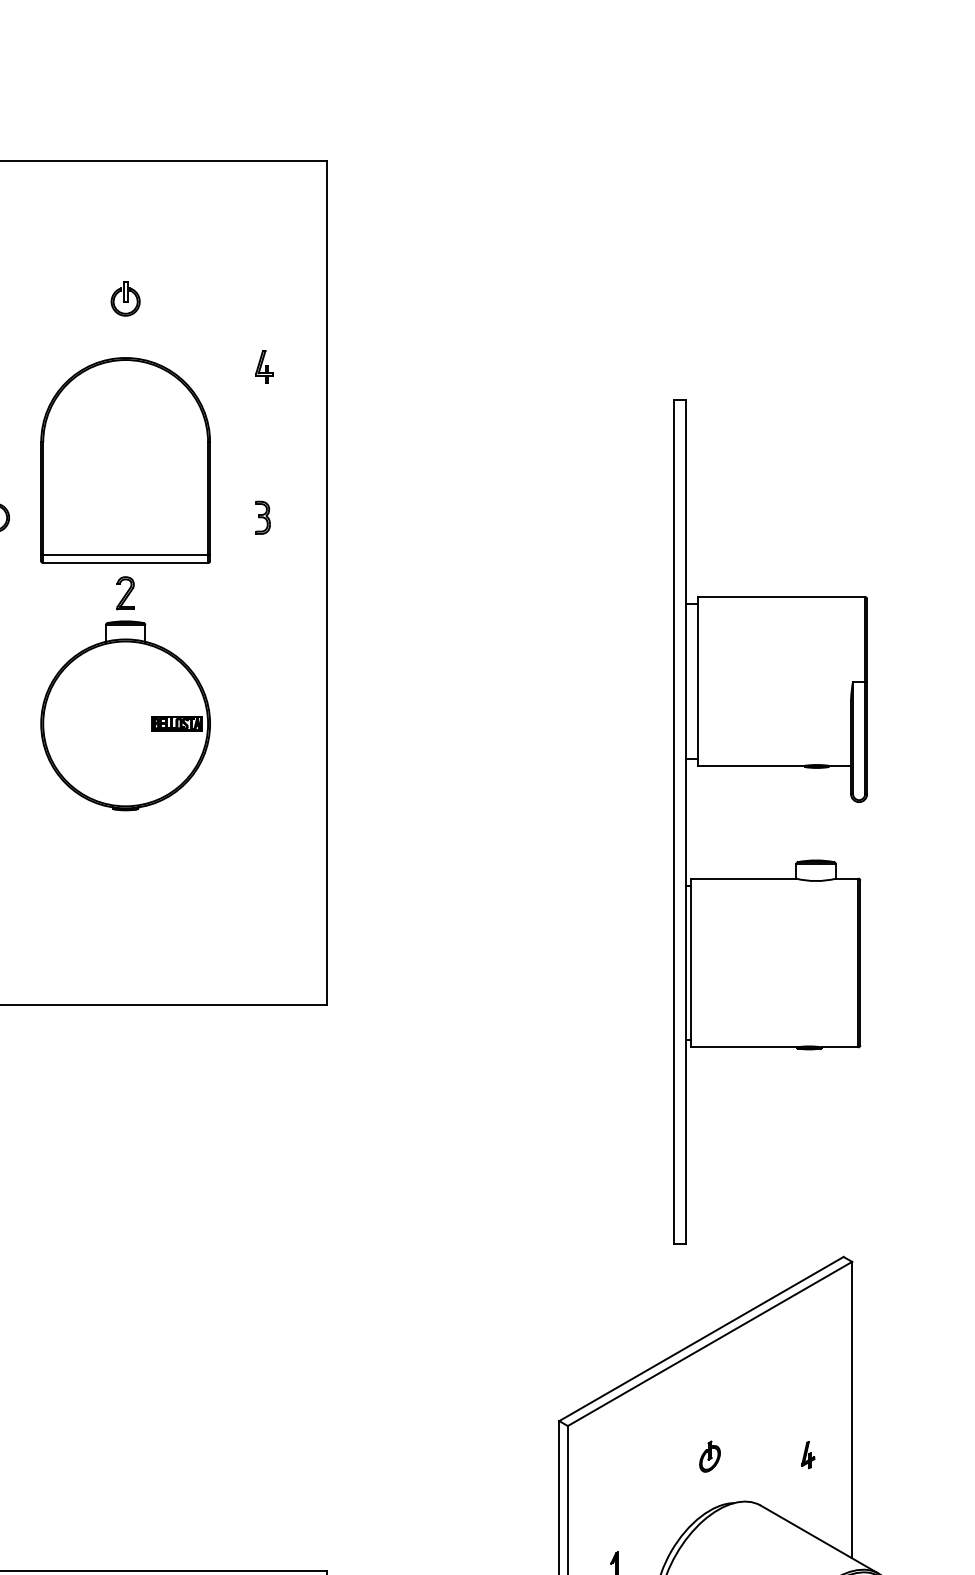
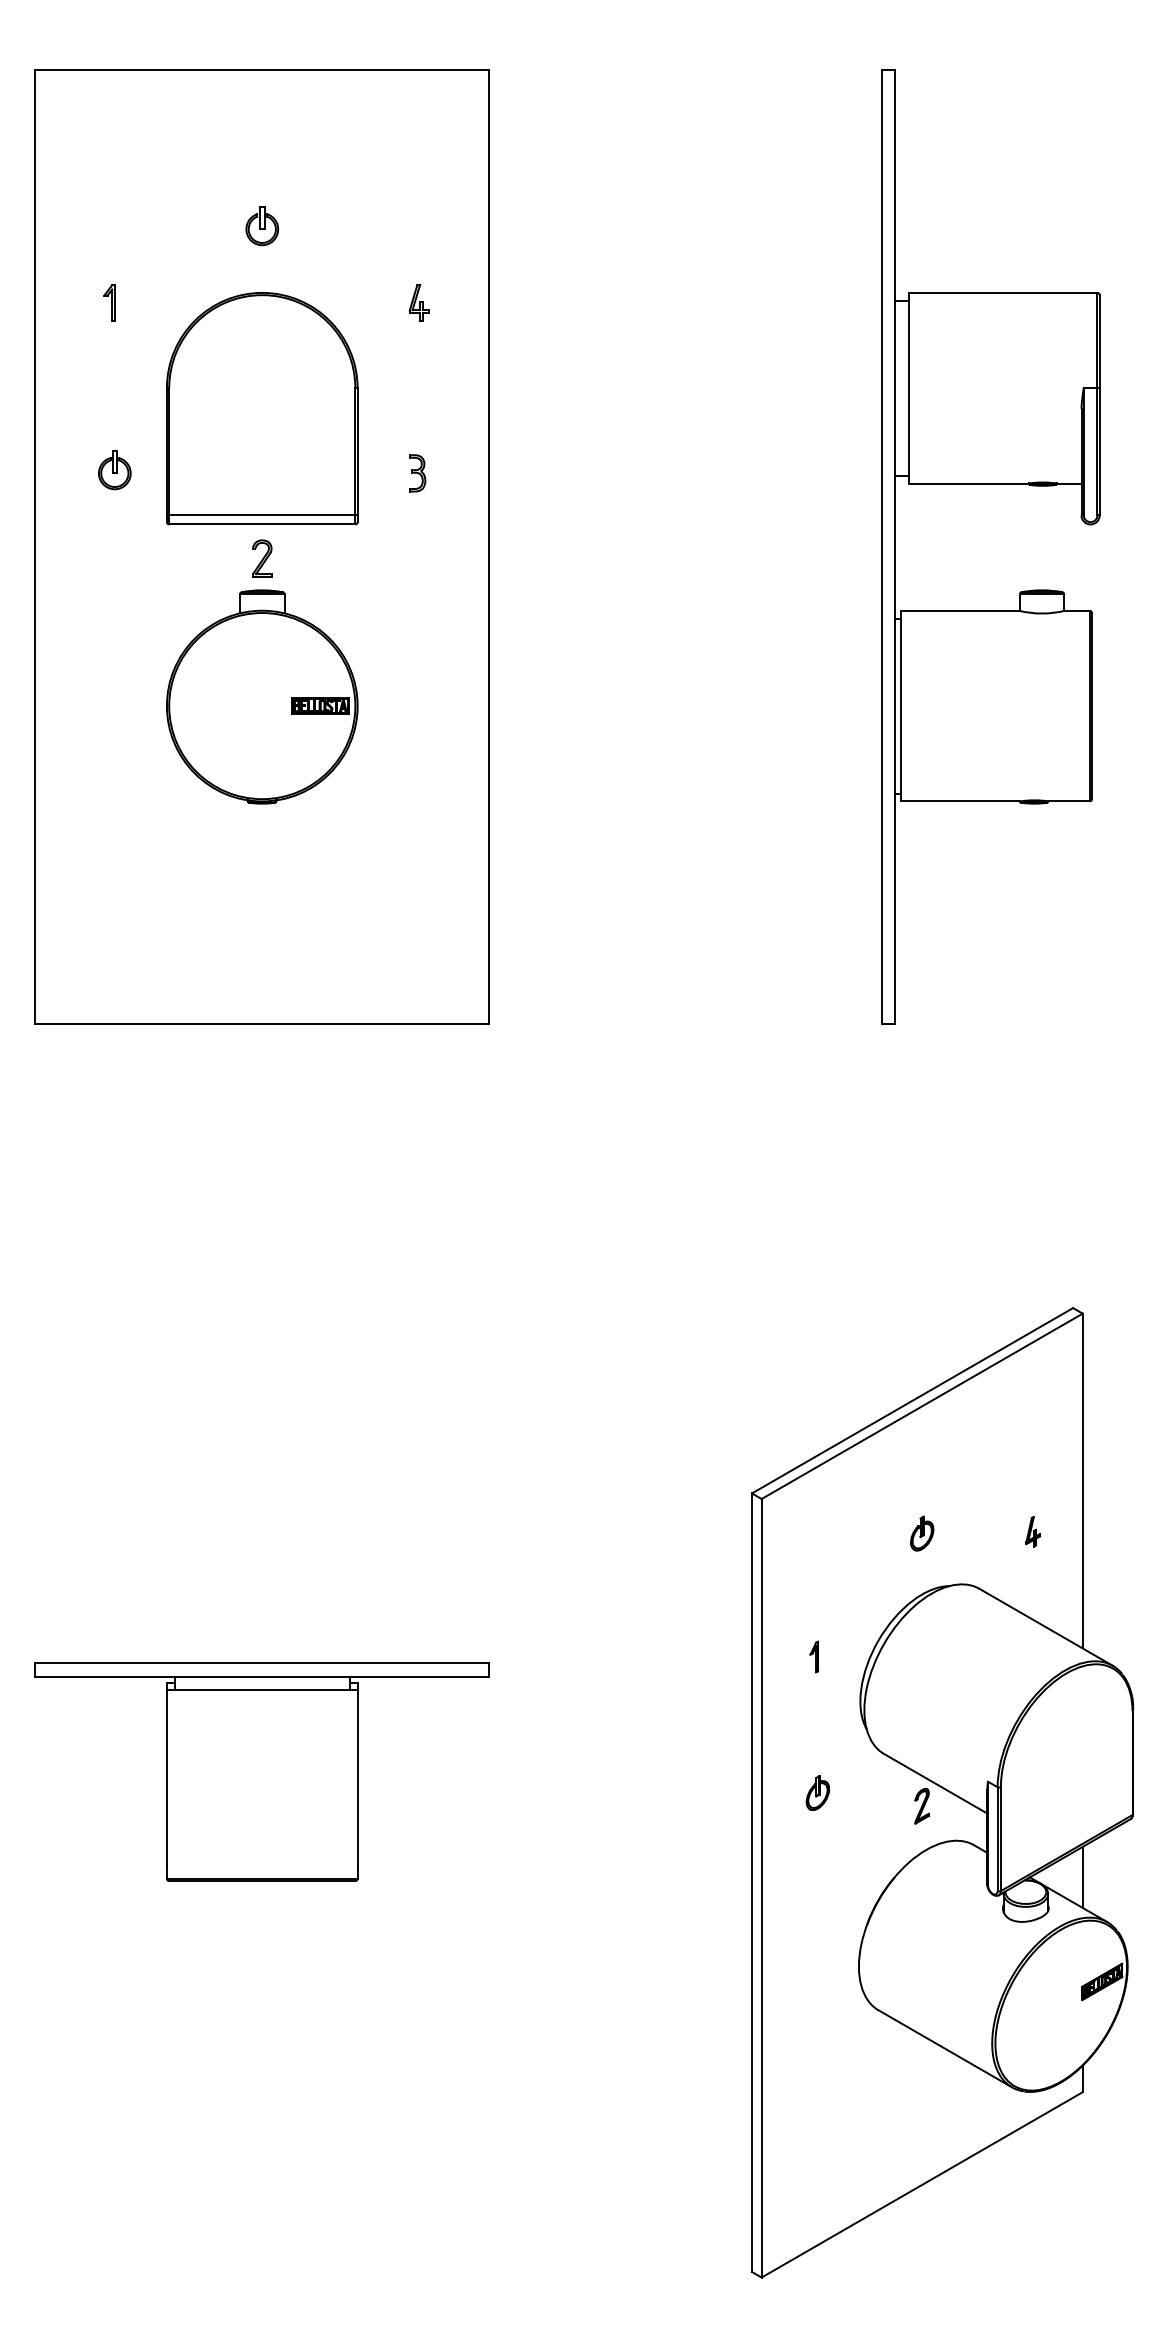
part: (797, 861) -> (1020, 591), moved

